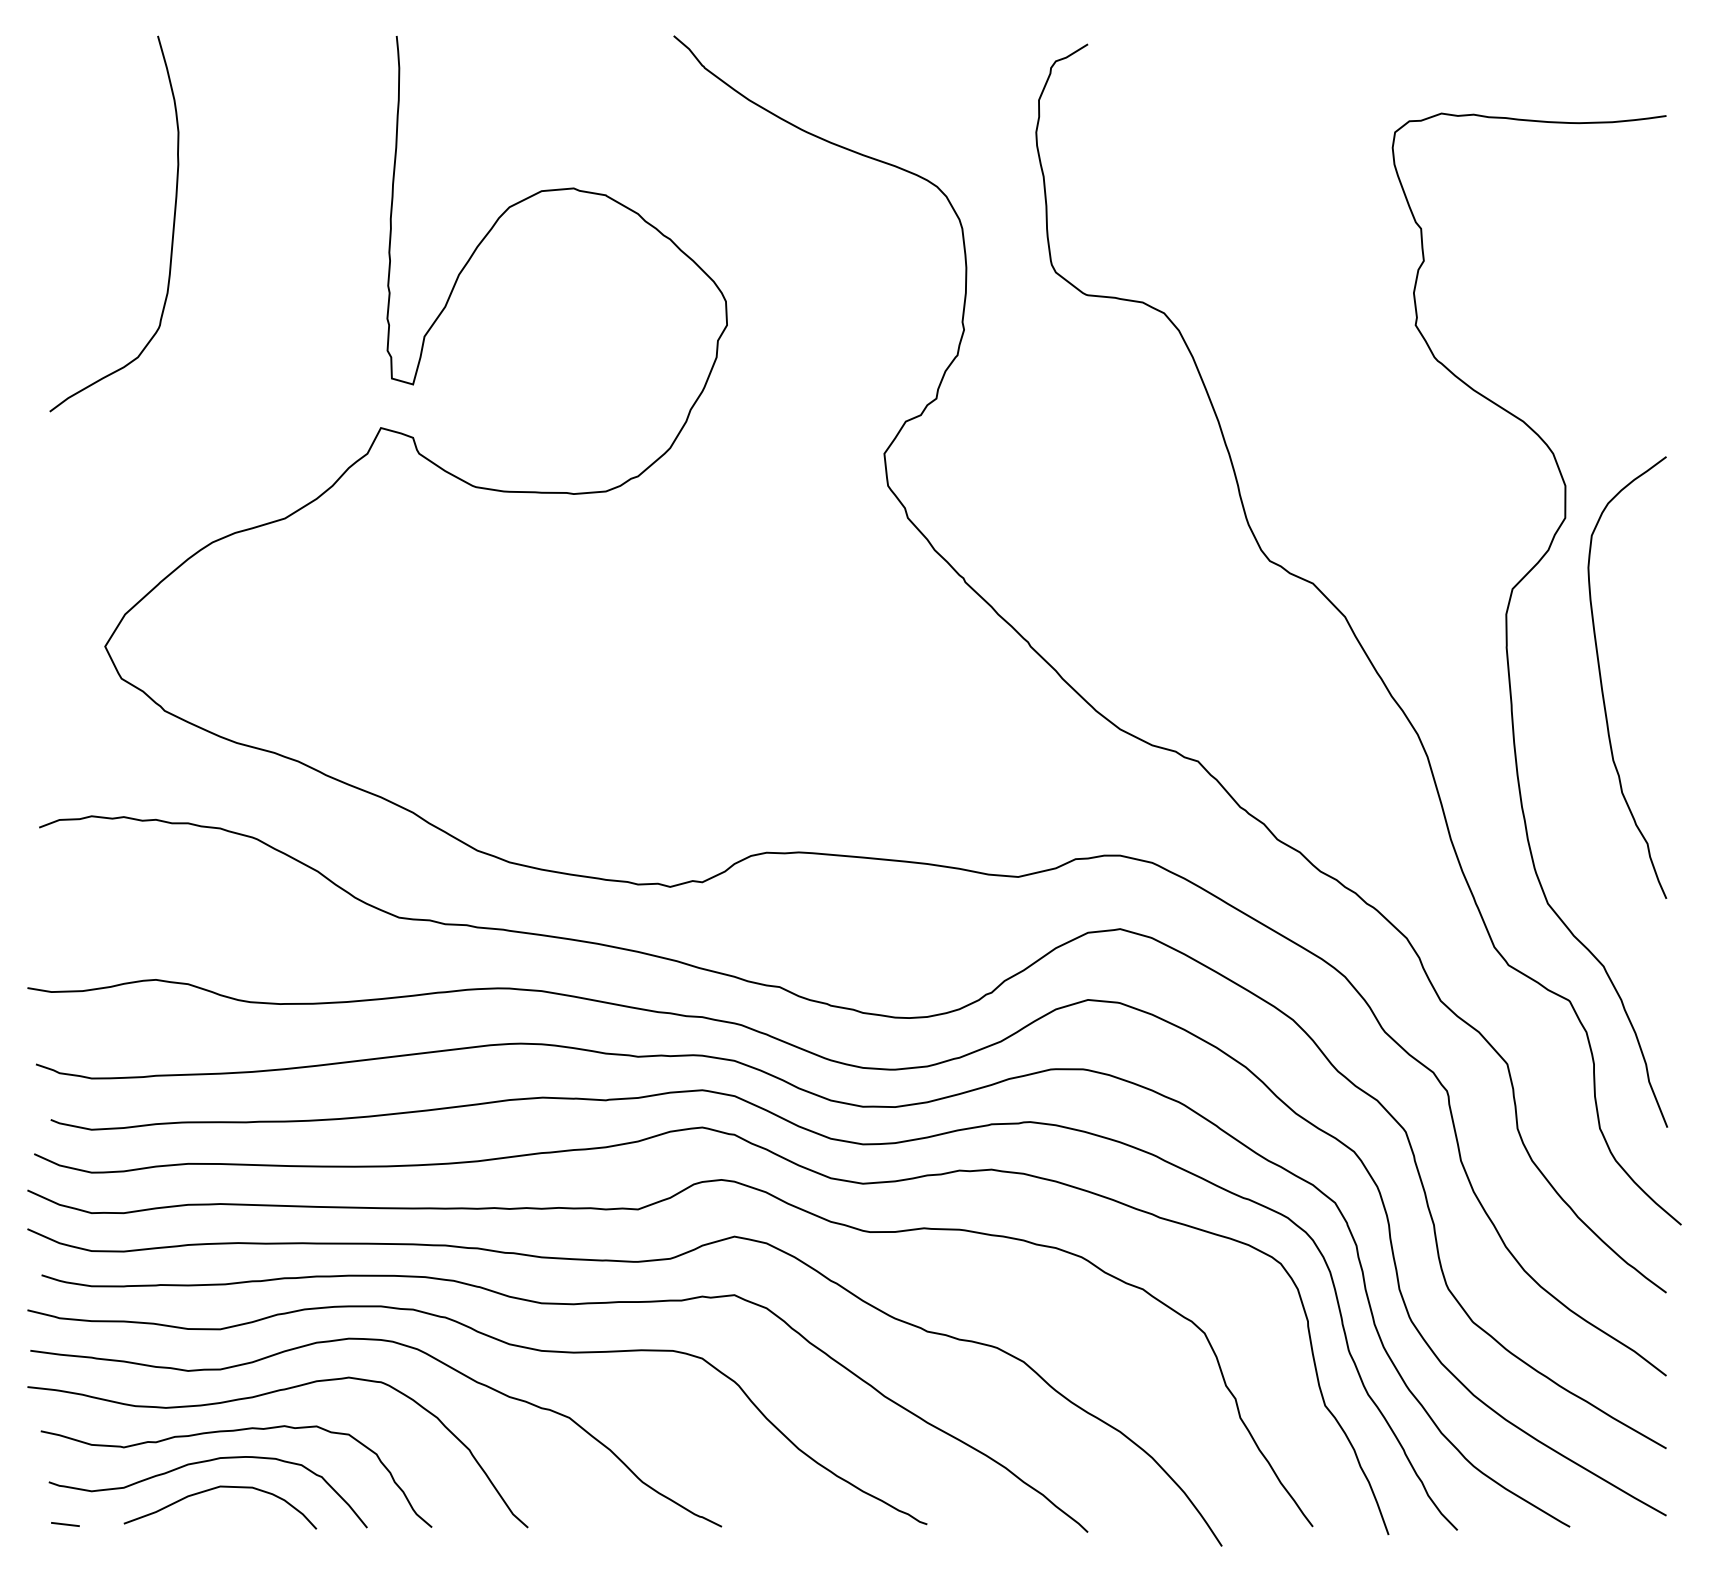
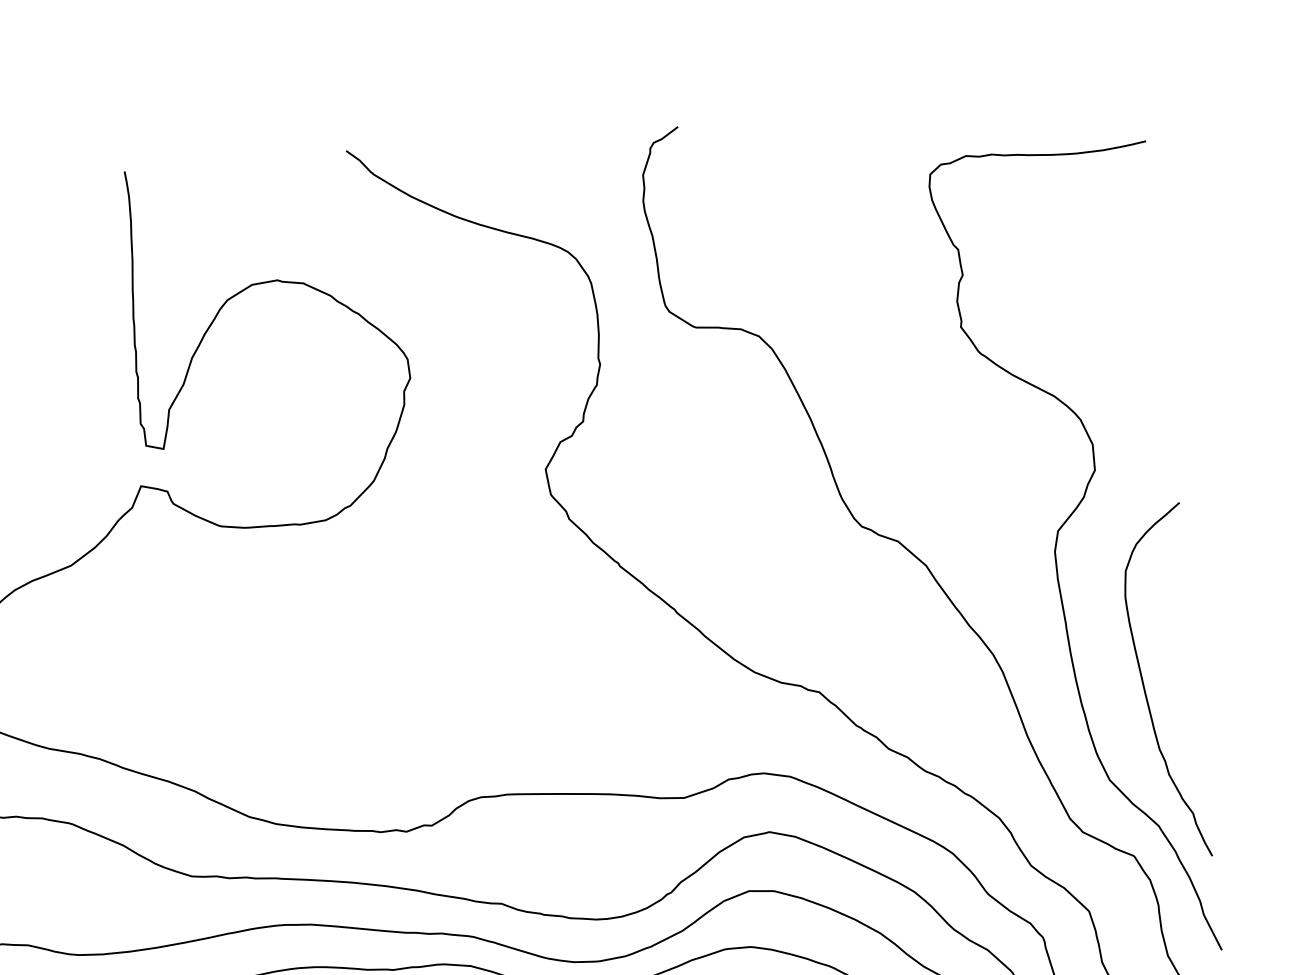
curve: (1602, 683) -> (1145, 688), moved

